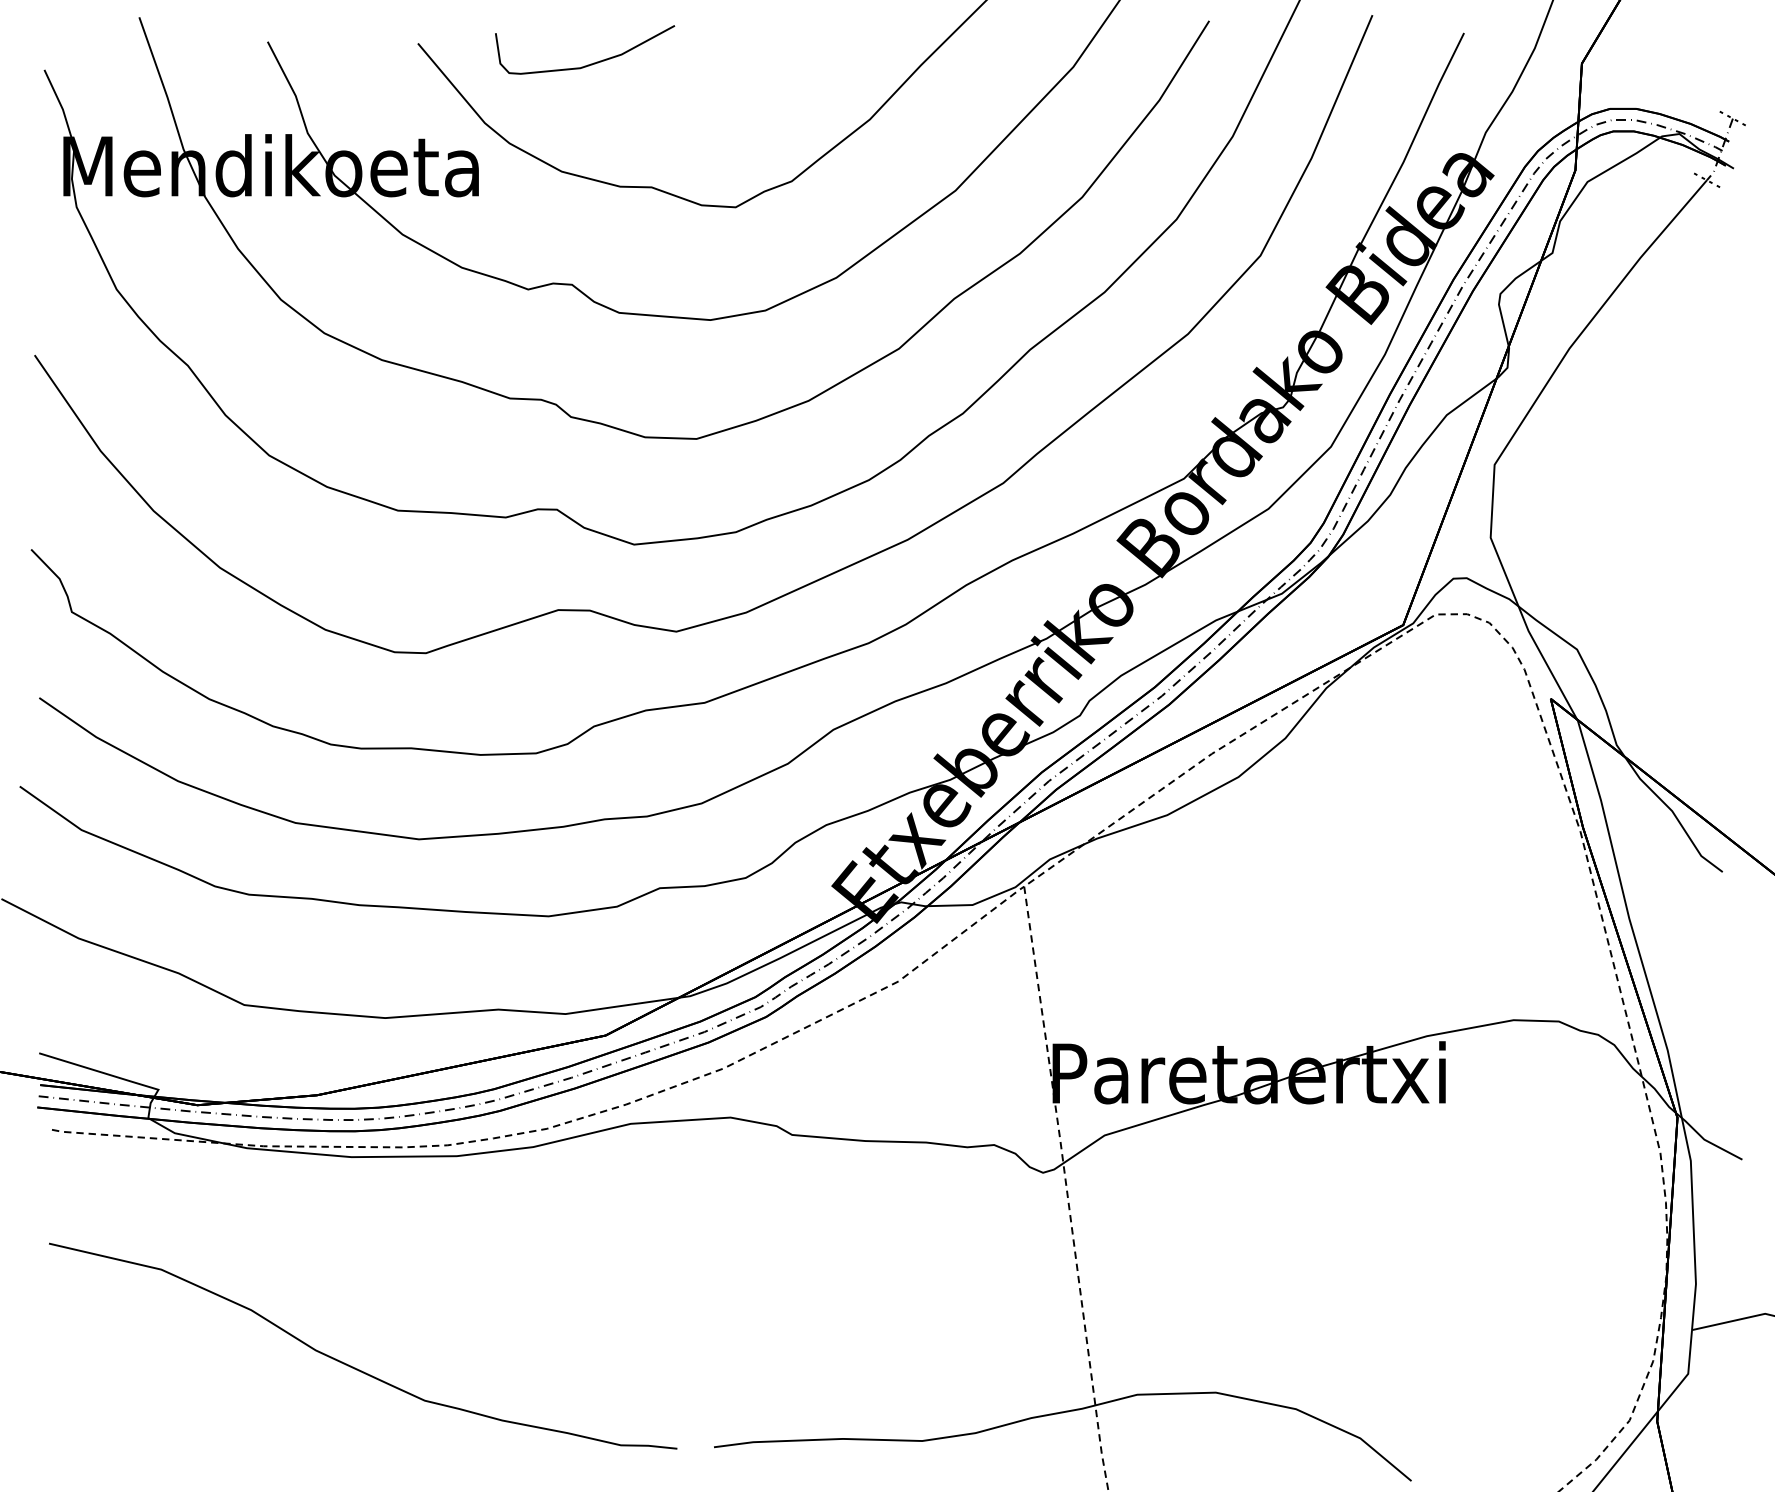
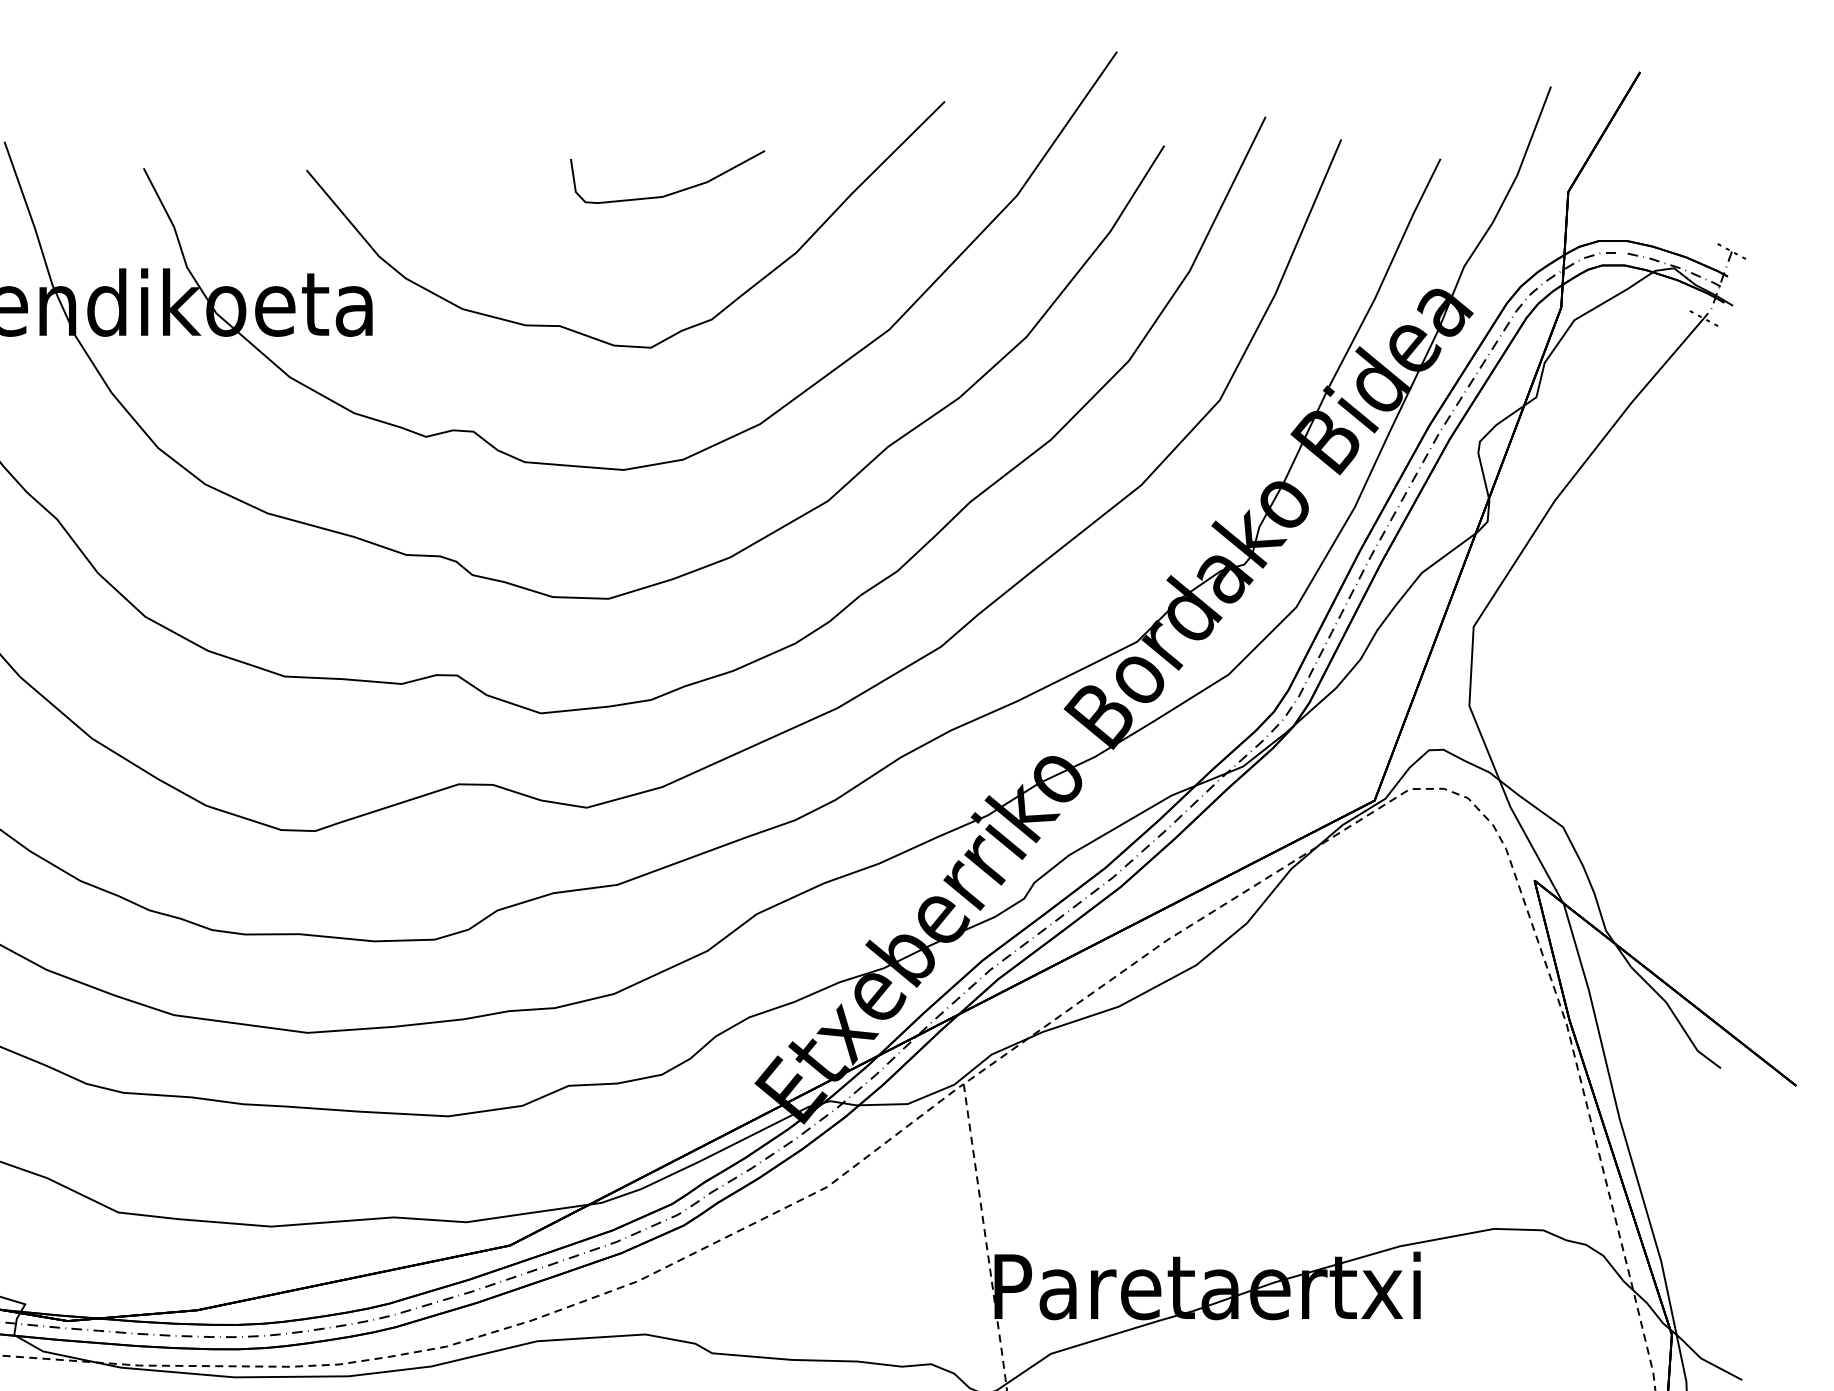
curve: (590, 63) -> (673, 191), moved

